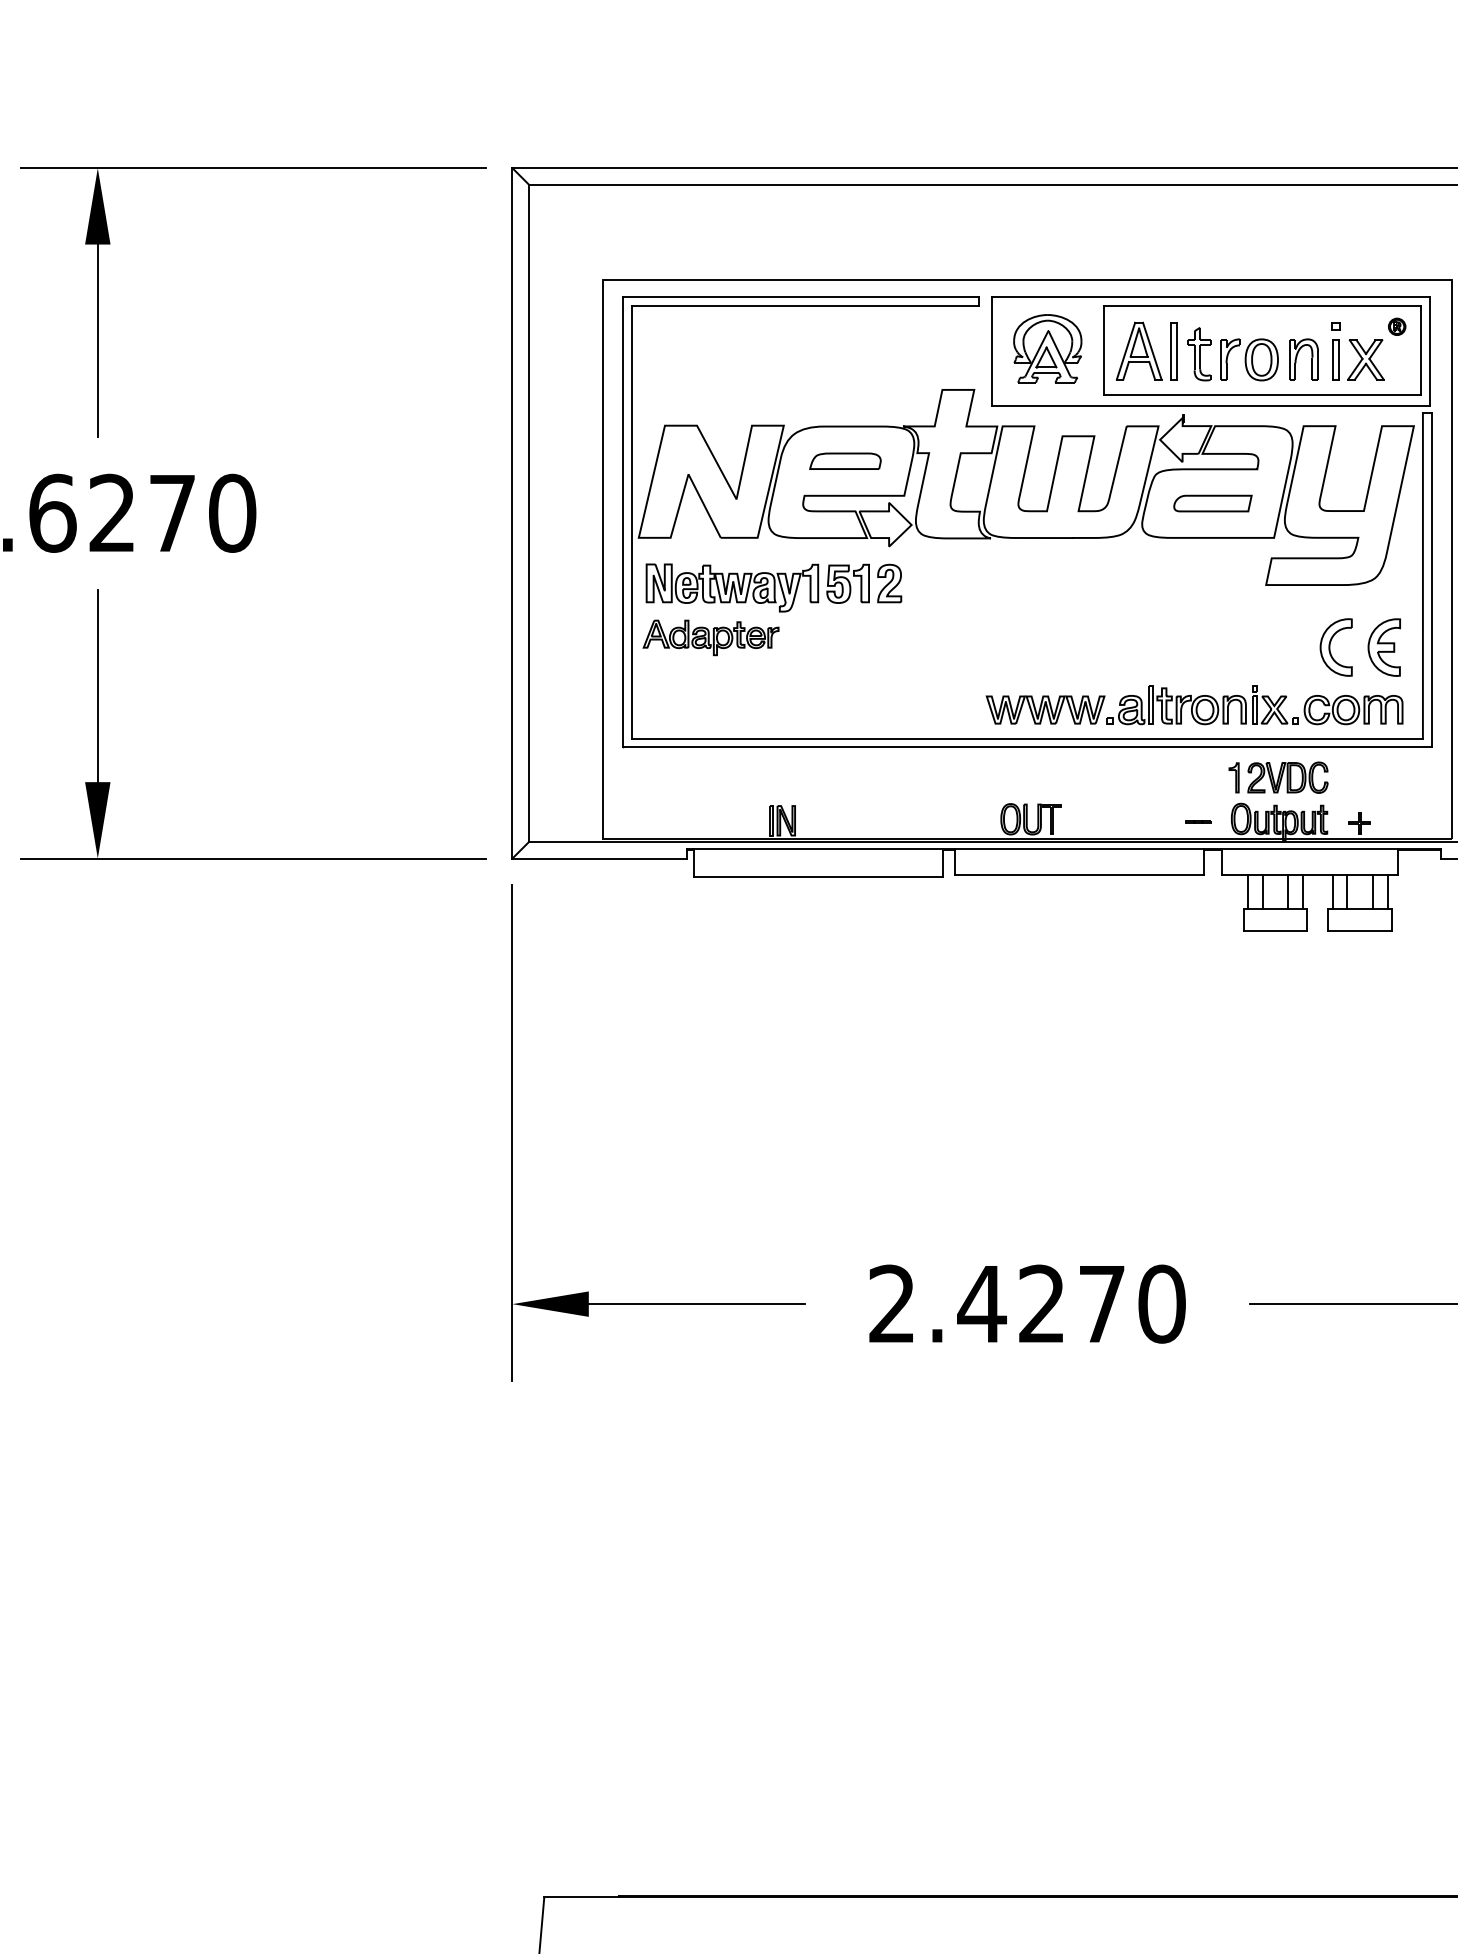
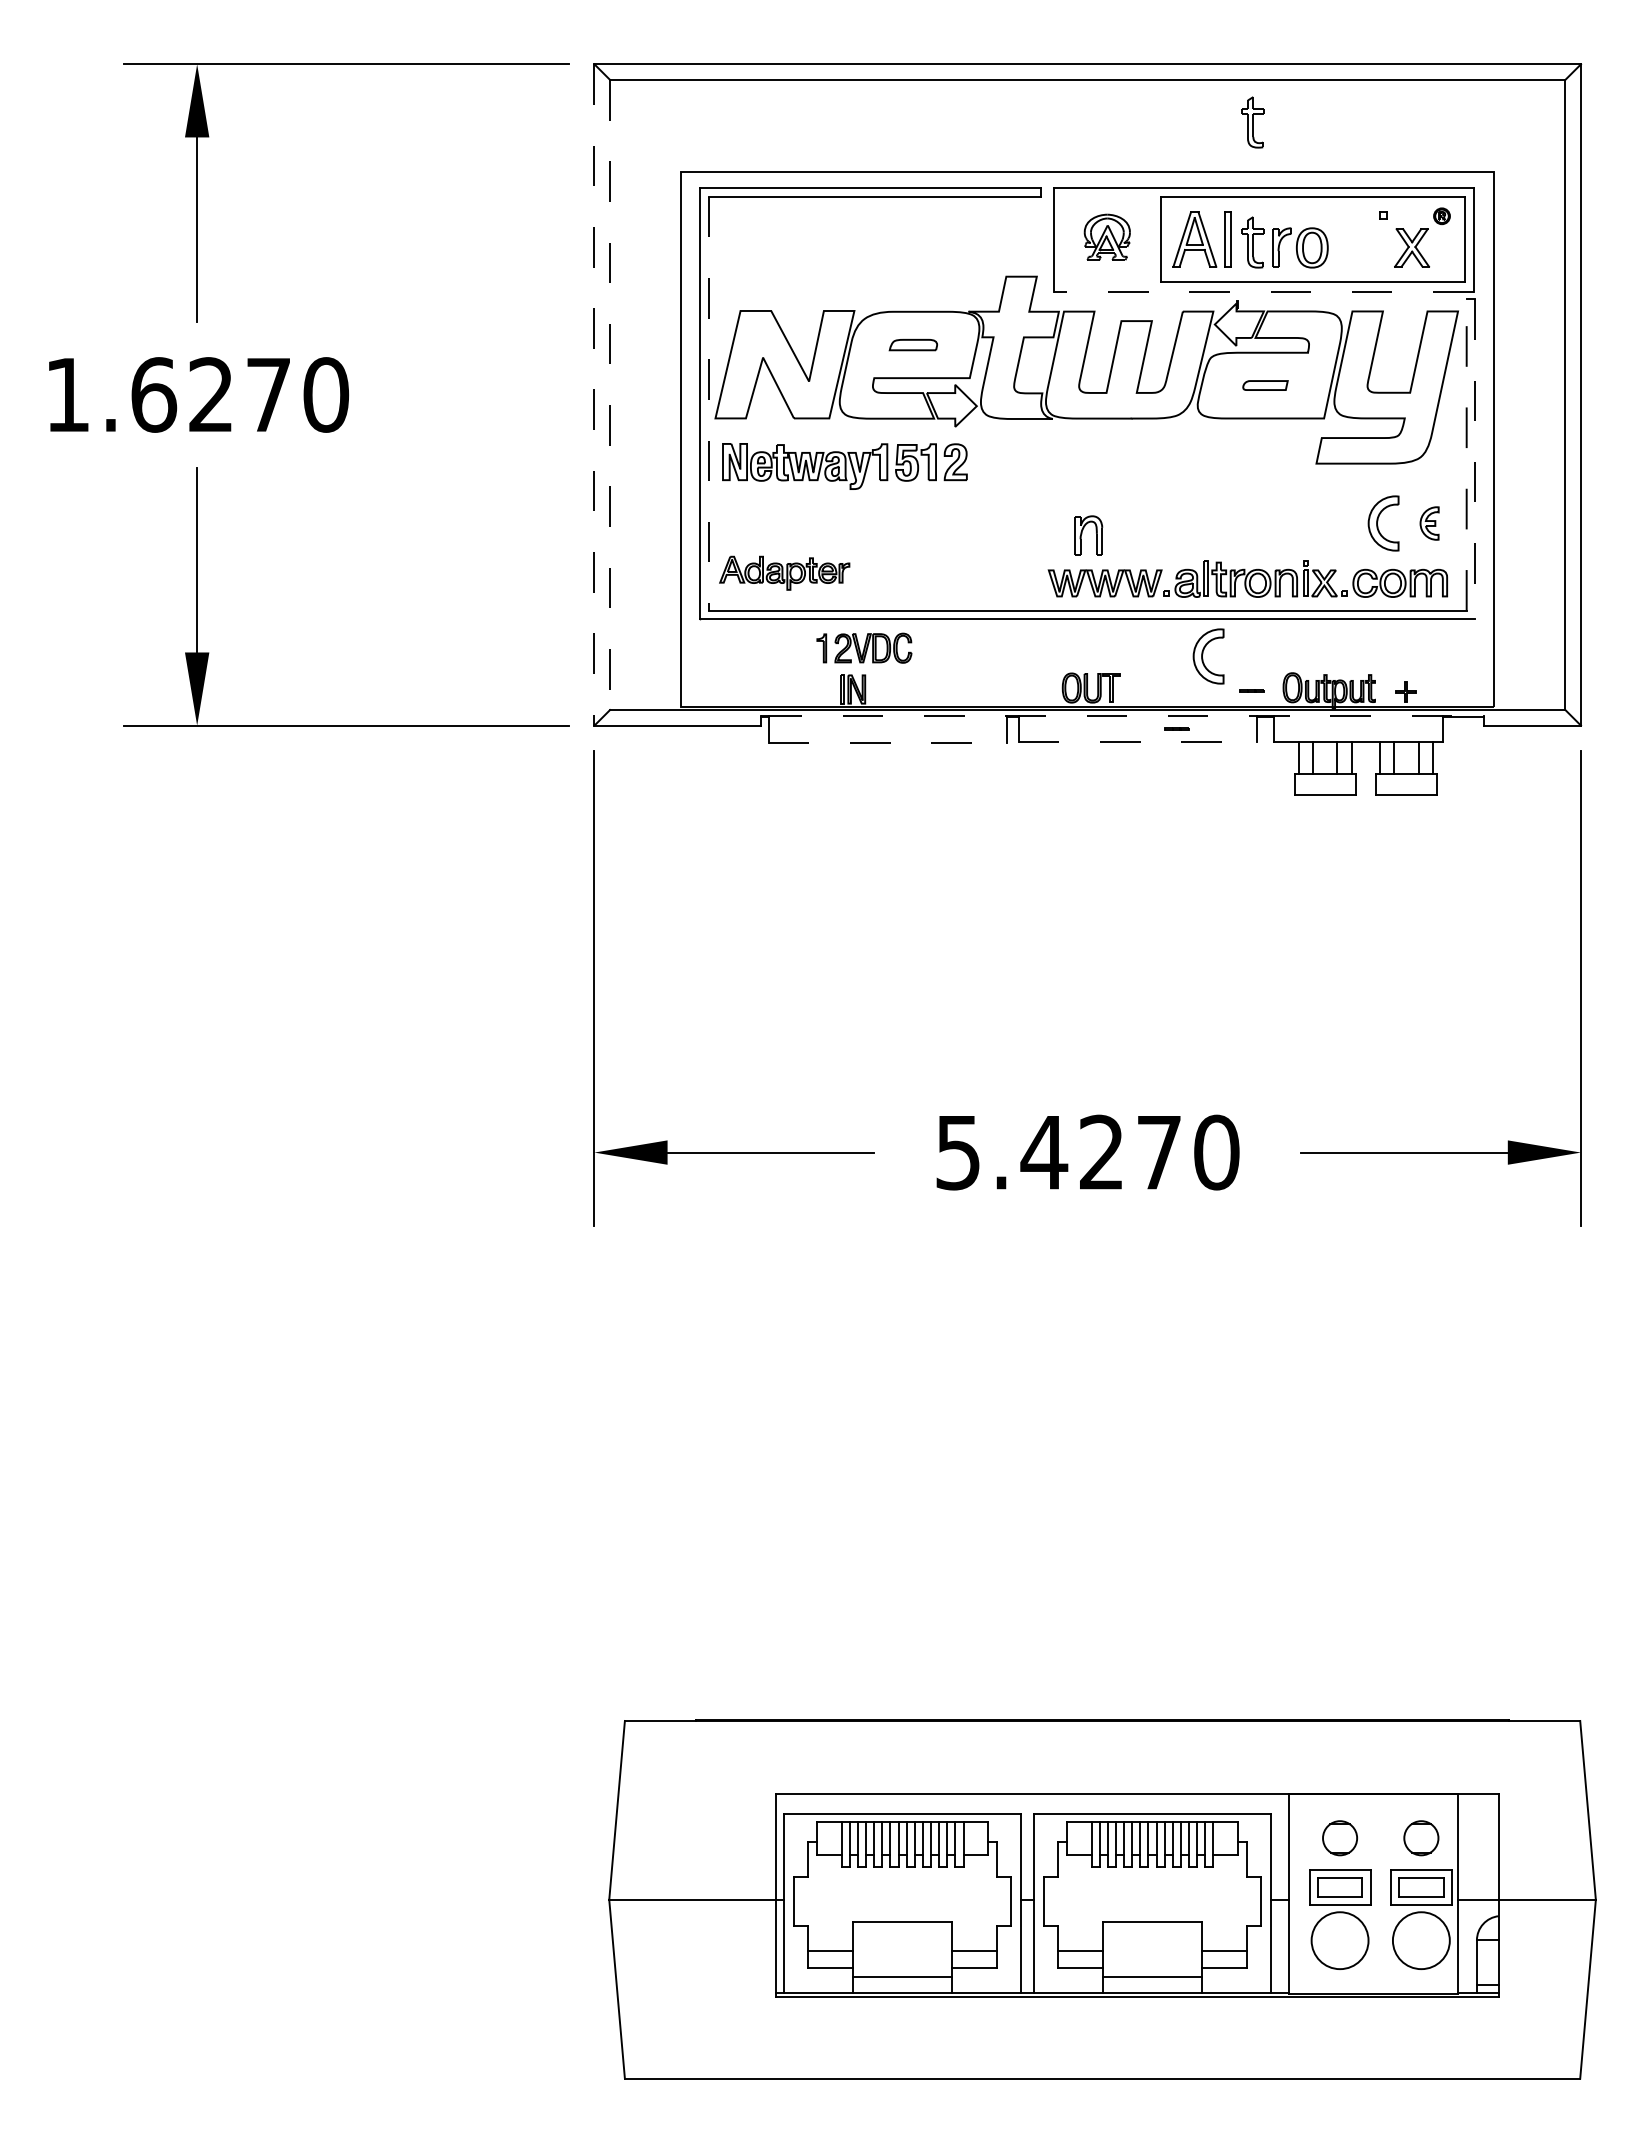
part: (1199, 228) -> (1252, 122), added
part: (1048, 348) -> (1107, 237), size x0.7
part: (1297, 358) -> (1082, 534), moved
part: (1336, 359) -> (1383, 247), removed
line: (1210, 405) -> (1263, 291), solid -> dashed
part: (845, 460) -> (913, 344), size x0.7
part: (1212, 503) -> (1265, 385), size x0.6
line: (512, 512) -> (594, 394), solid -> dashed
line: (529, 513) -> (610, 395), solid -> dashed
line: (631, 523) -> (708, 404), solid -> dashed
line: (1422, 575) -> (1466, 454), solid -> dashed
line: (1432, 580) -> (1475, 459), solid -> dashed
part: (710, 637) -> (784, 572), moved
part: (1384, 647) -> (1429, 523), size x0.6
part: (1278, 776) -> (864, 647), moved
part: (1153, 786) -> (1208, 656), added
line: (1064, 848) -> (1123, 716), solid -> dashed
line: (1120, 861) -> (1176, 728), added
line: (1079, 875) -> (1137, 741), solid -> dashed
line: (818, 876) -> (887, 742), solid -> dashed
text: (891, 1304) -> (957, 1152), 2.4270 -> 5.4270

